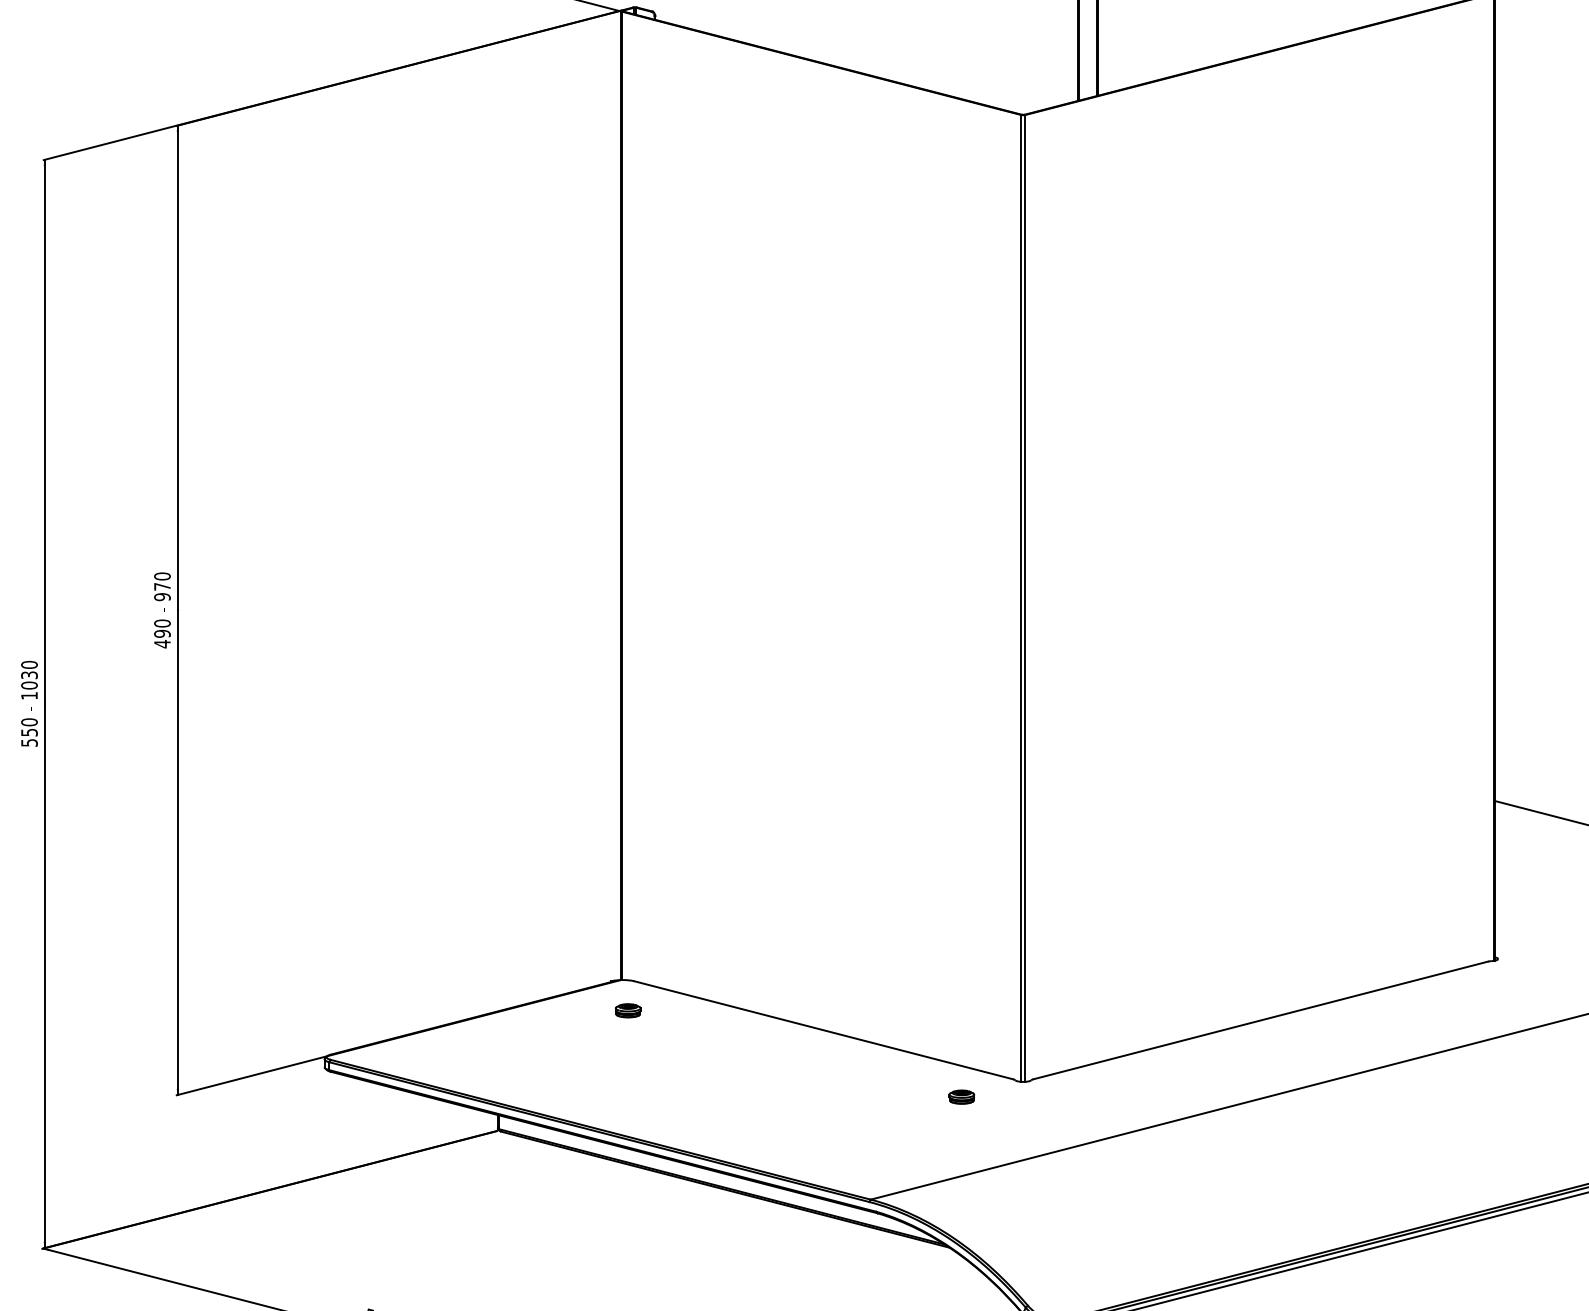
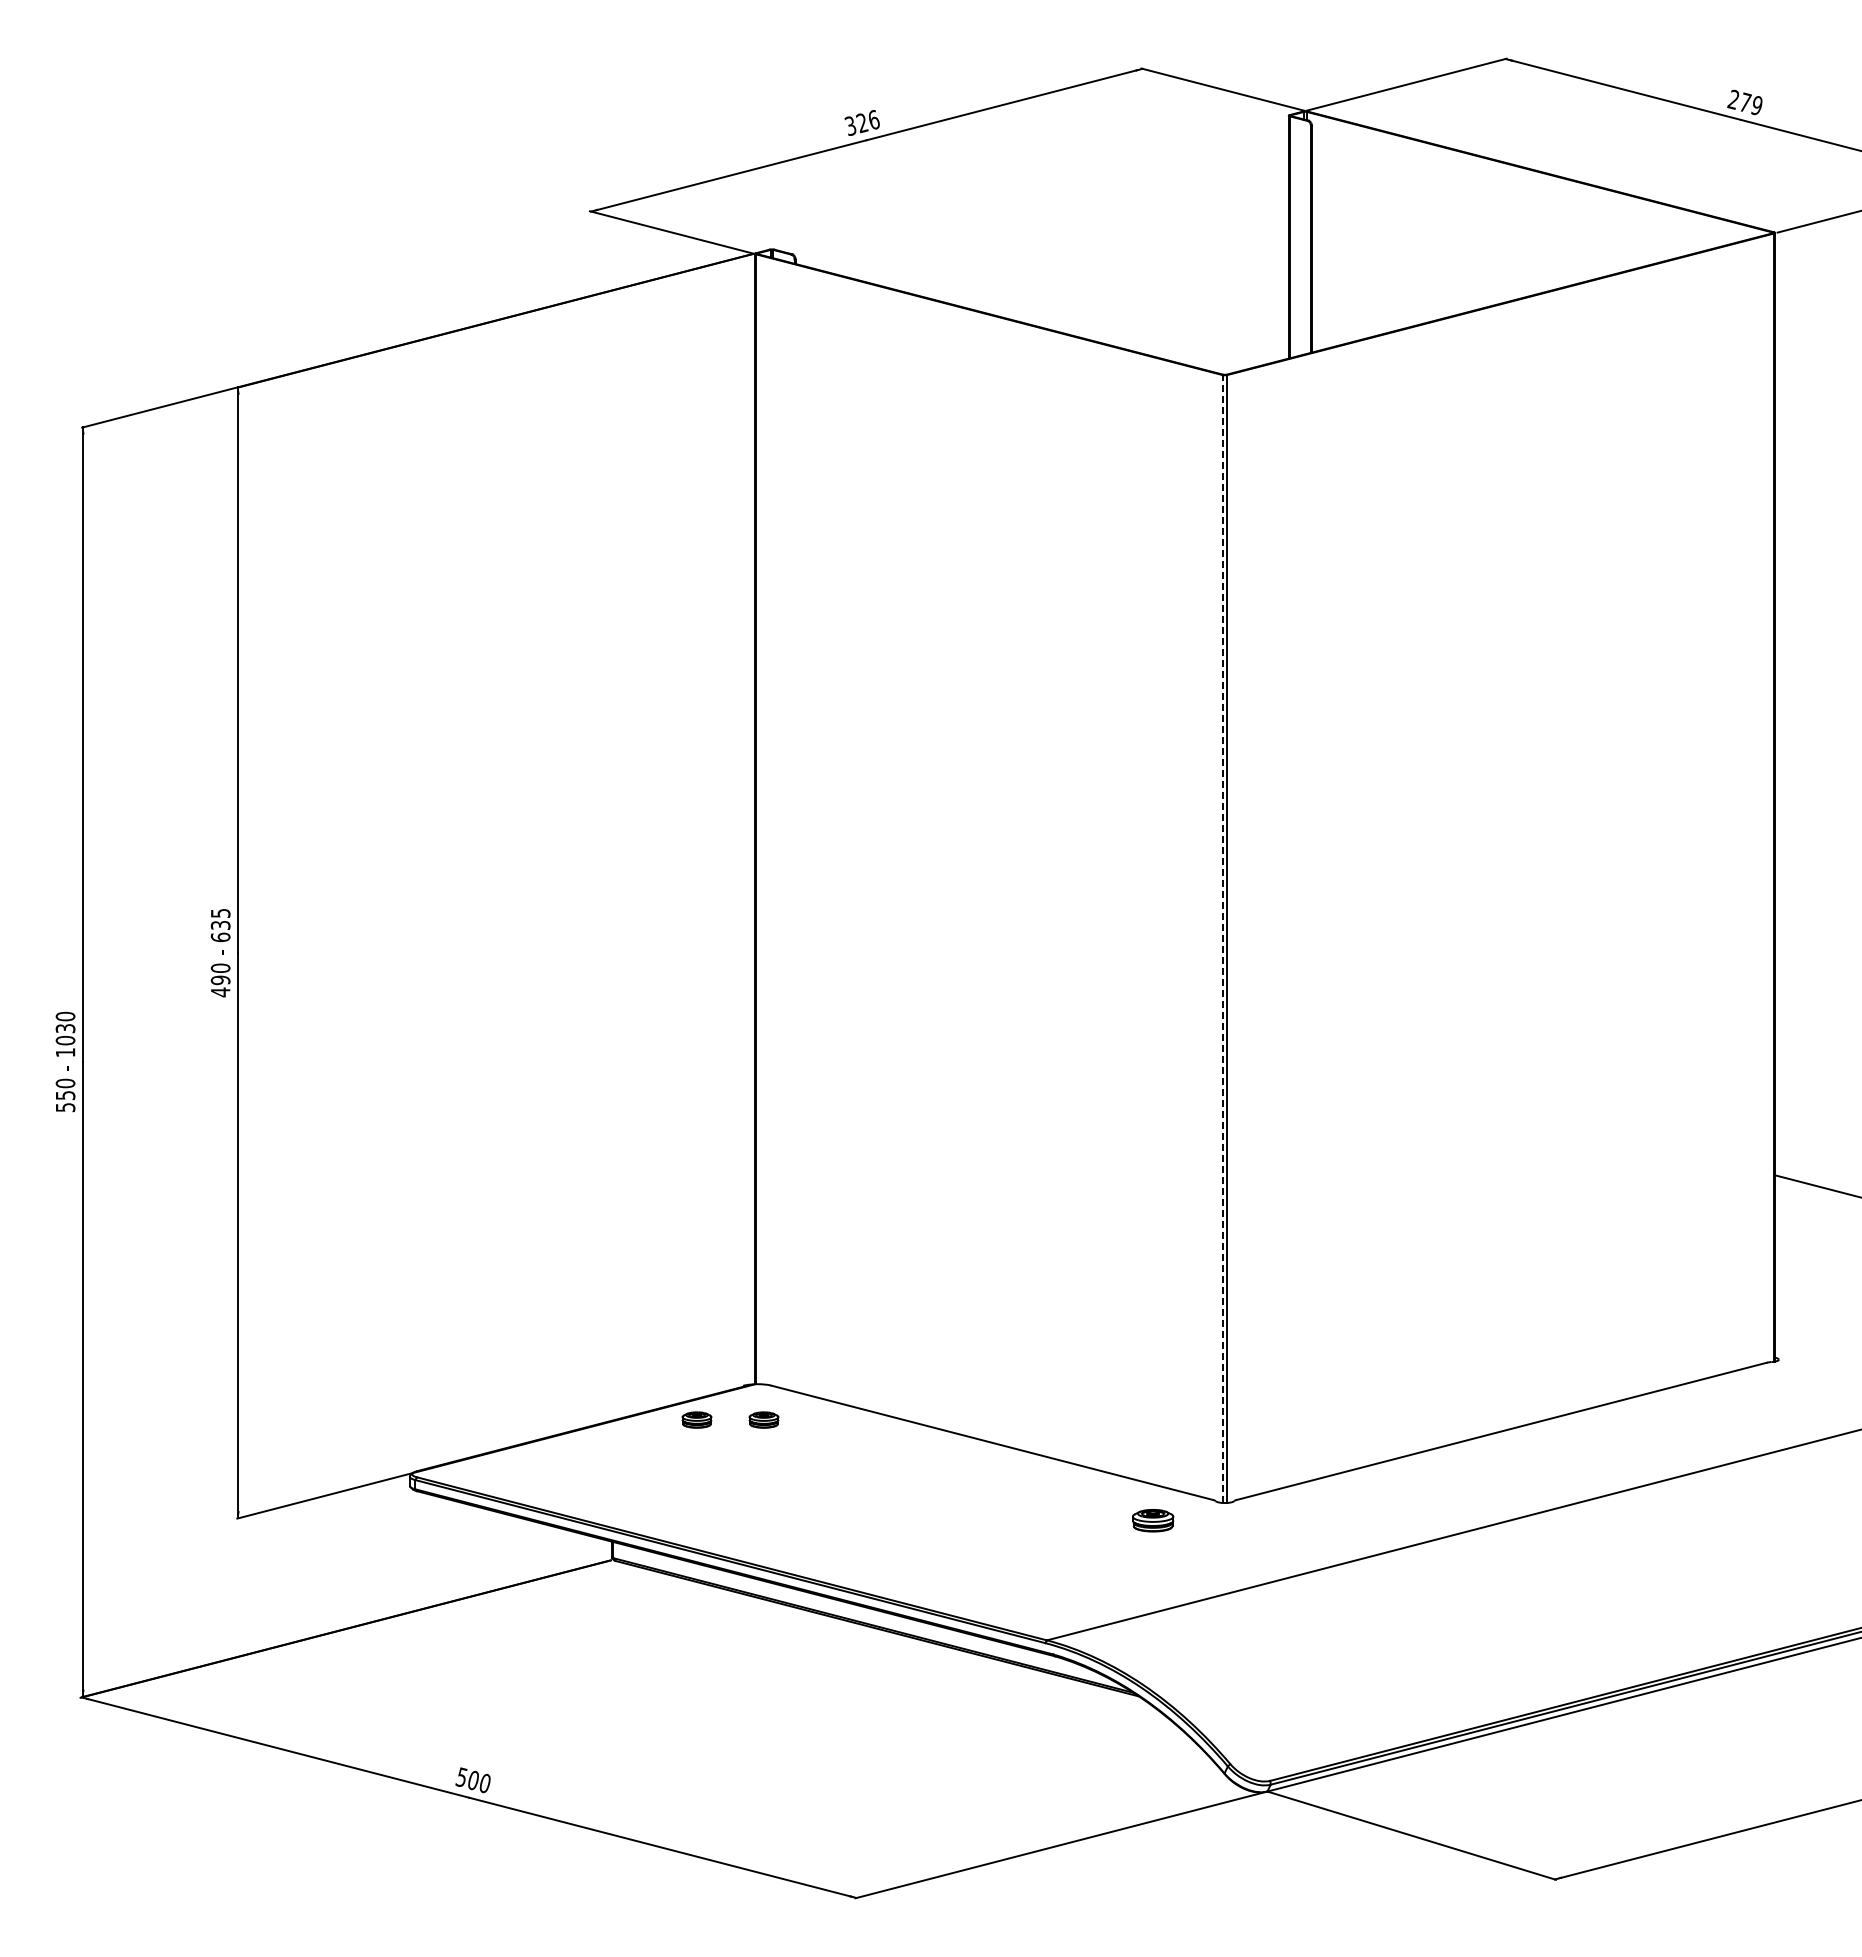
text: (162, 586) -> (220, 925), 970 -> 635
line: (1021, 598) -> (1222, 939), solid -> dashed
part: (570, 1010) -> (696, 1419), added
part: (962, 1096) -> (1153, 1520), size x1.4

